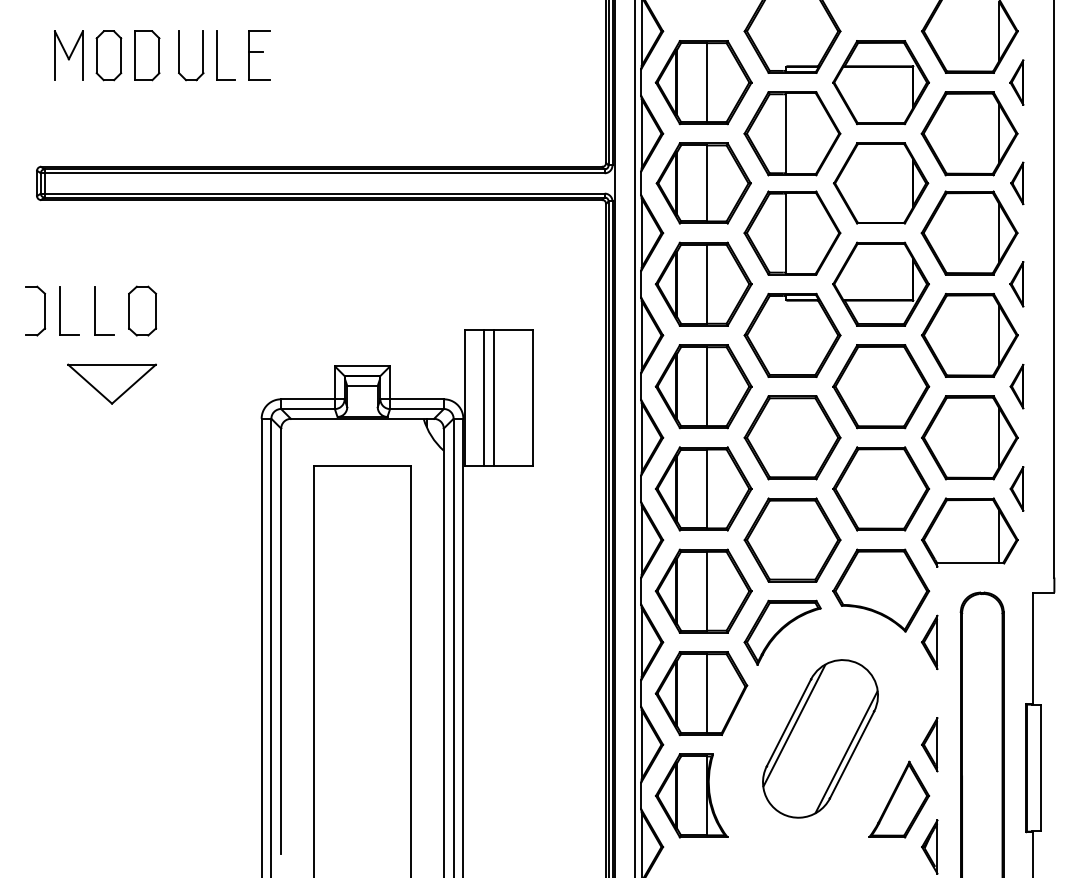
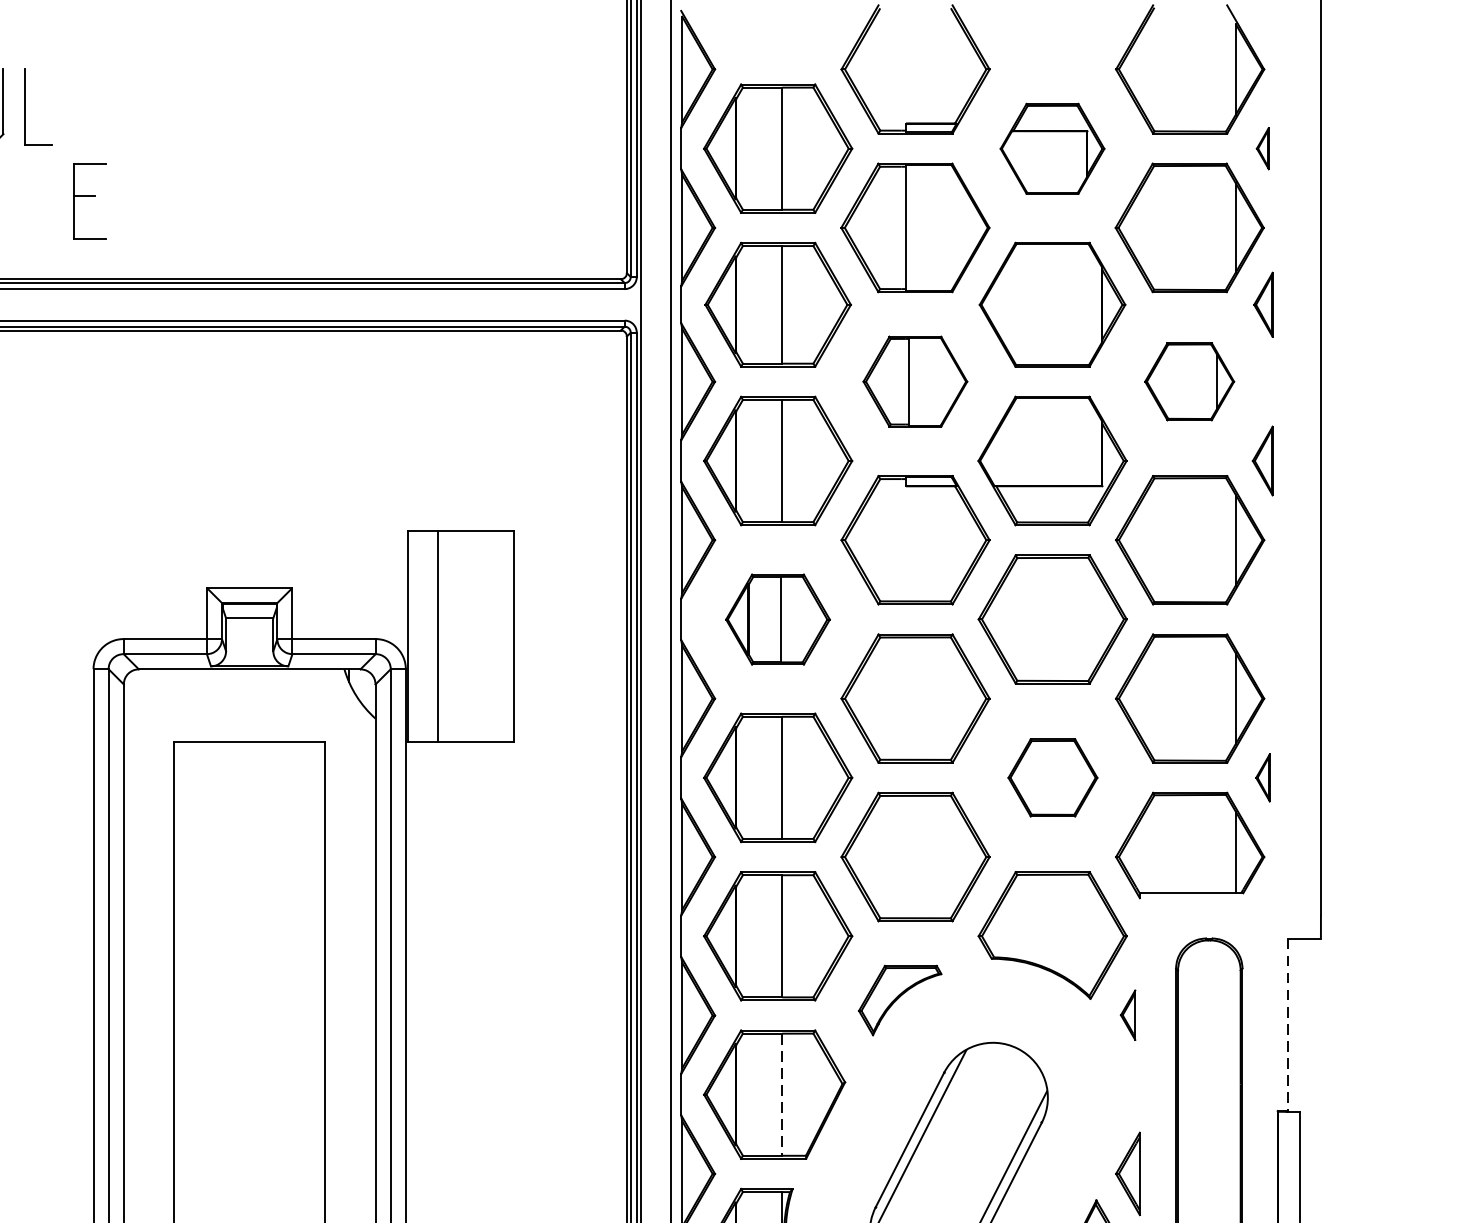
part: (259, 55) -> (90, 201), moved
part: (880, 82) -> (1051, 148), size x0.7
part: (1016, 82) -> (1262, 148), size x0.6
part: (792, 232) -> (915, 380), size x0.7
part: (969, 232) -> (1189, 380), size x0.6
part: (703, 386) -> (777, 619), size x0.7
part: (1016, 386) -> (1262, 619), removed
line: (494, 397) -> (454, 636), removed
part: (881, 488) -> (1053, 777), size x0.6
part: (1016, 488) -> (1262, 777), size x0.7
part: (782, 632) -> (899, 1000), size x0.7
part: (929, 641) -> (1127, 1014), size x0.6
line: (1032, 648) -> (1287, 1024), solid -> dashed
line: (706, 694) -> (782, 1096), solid -> dashed

